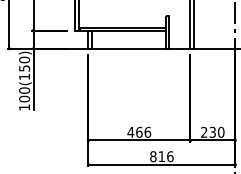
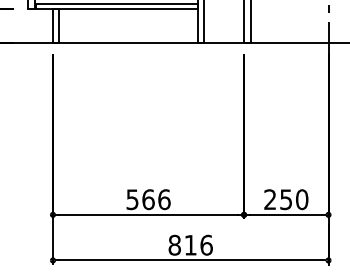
text: (212, 131) -> (285, 198), 230 -> 250
text: (130, 132) -> (131, 199), 466 -> 566

